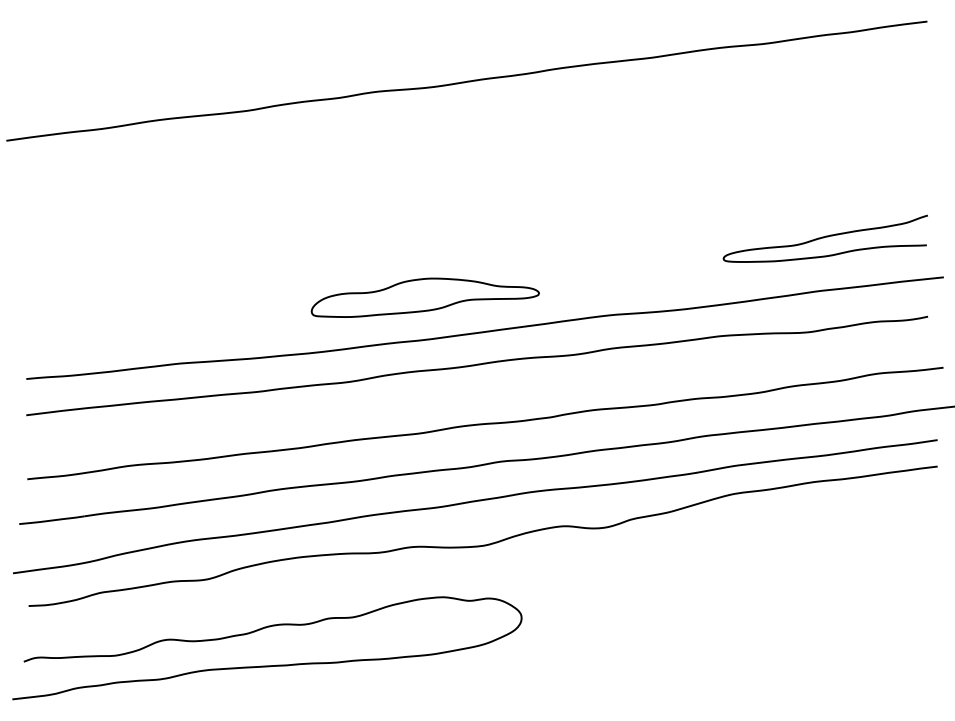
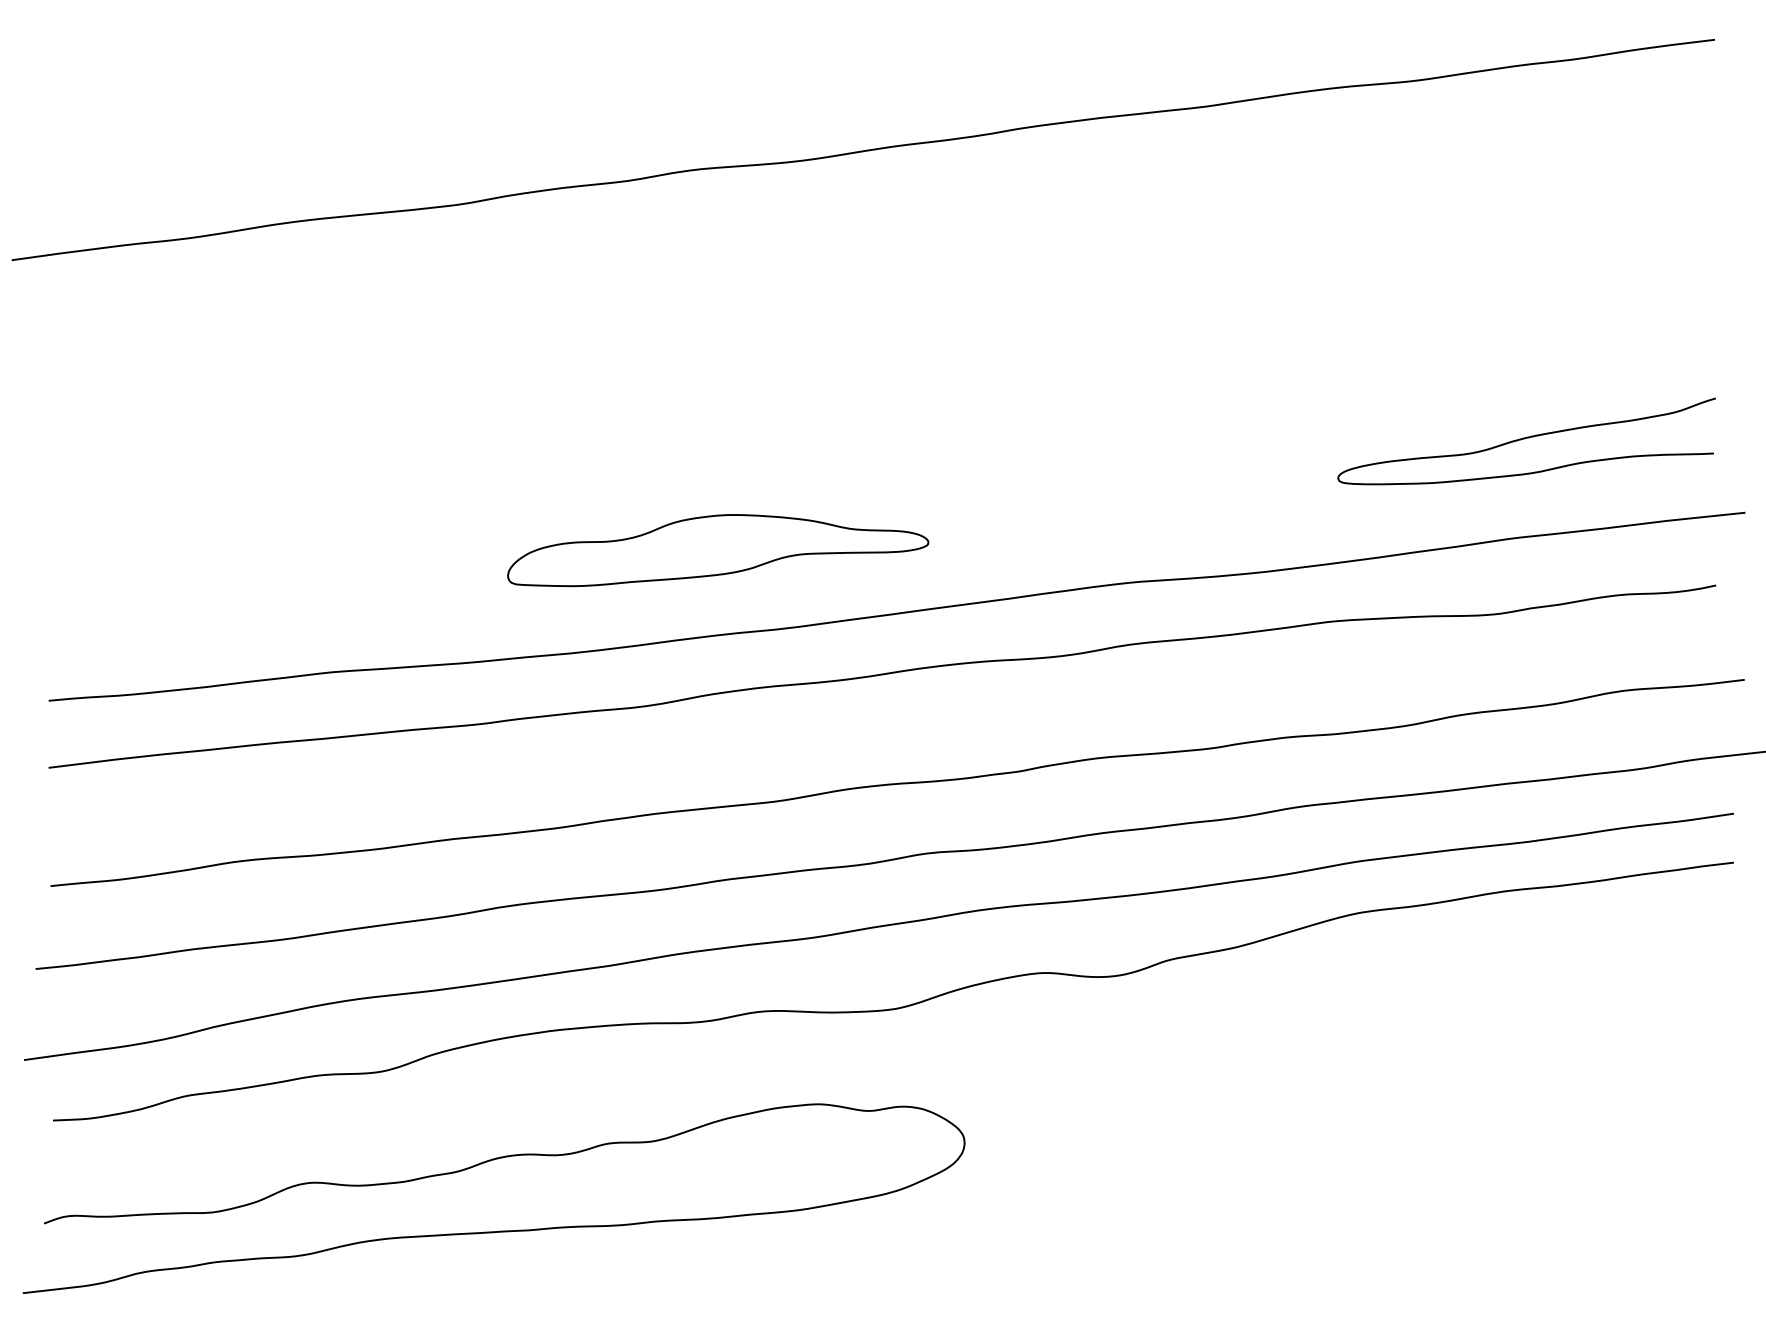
part: (424, 297) -> (716, 550), moved

